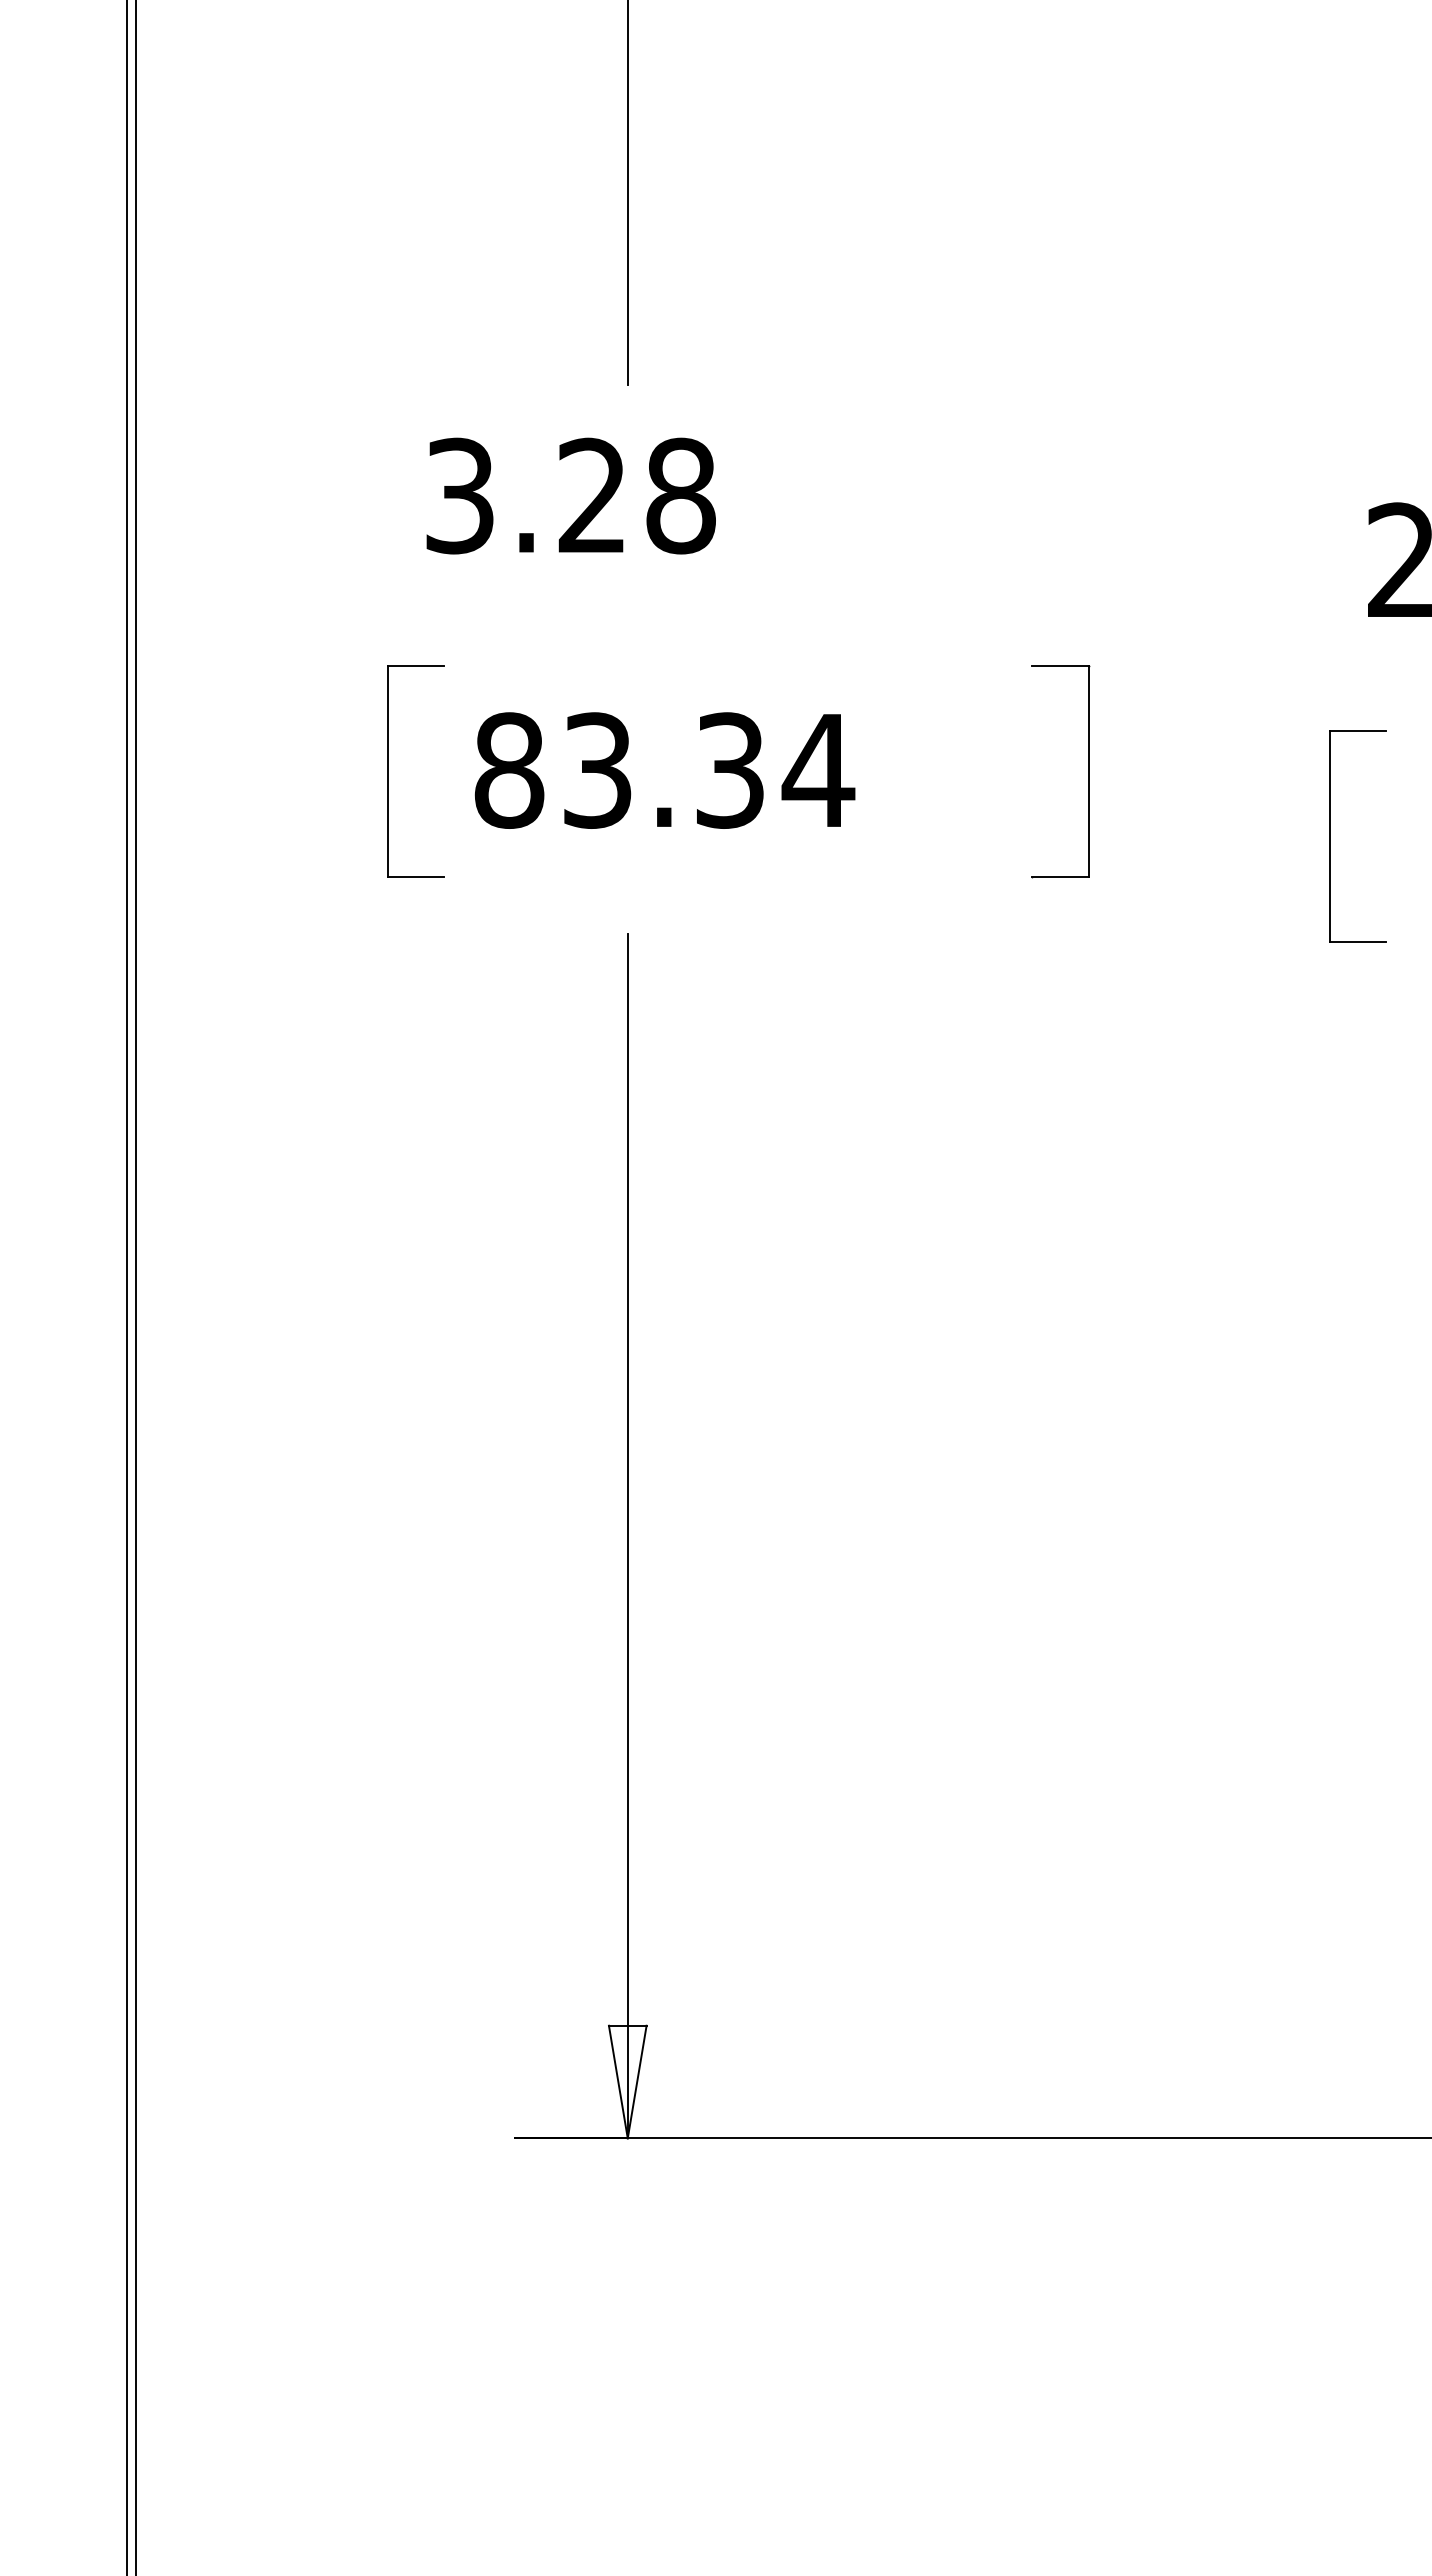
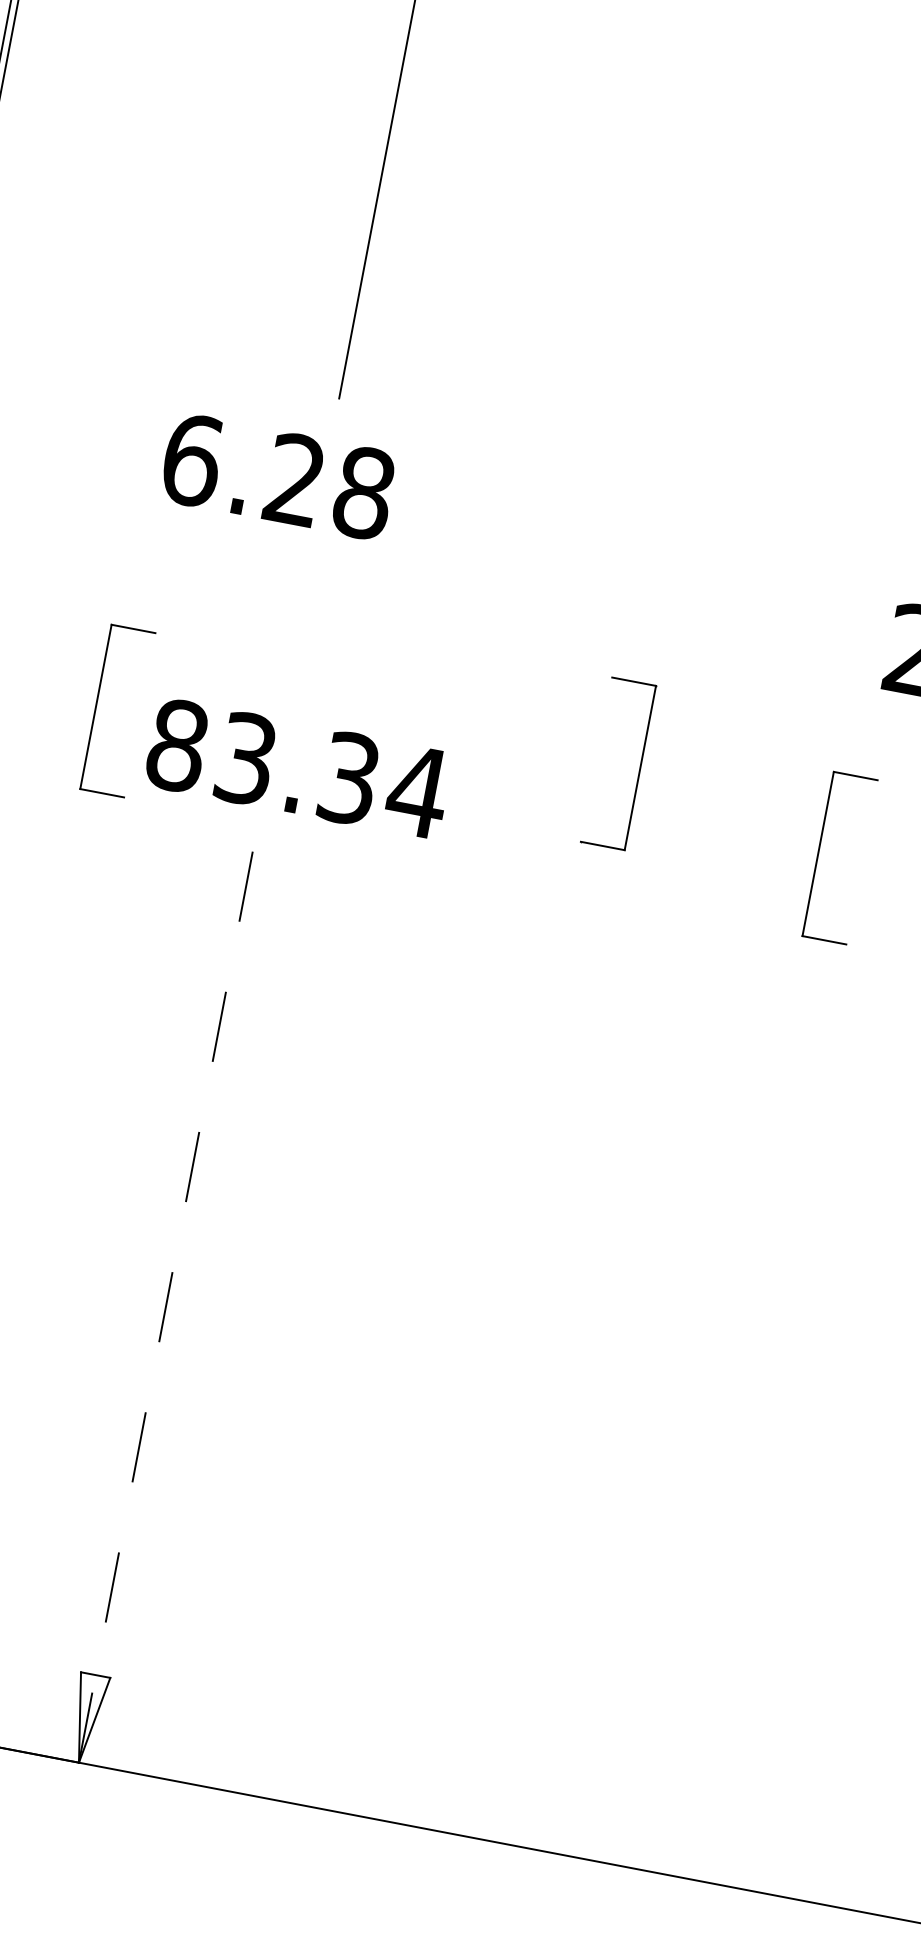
text: (460, 495) -> (192, 459), 3.28 -> 6.28
text: (664, 770) -> (298, 768), moved
part: (388, 771) -> (96, 706), moved
line: (627, 1535) -> (168, 1293), solid -> dashed

